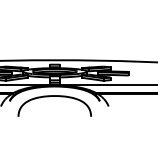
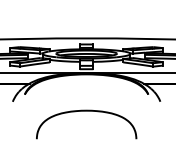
curve: (54, 96) -> (86, 111), moved

